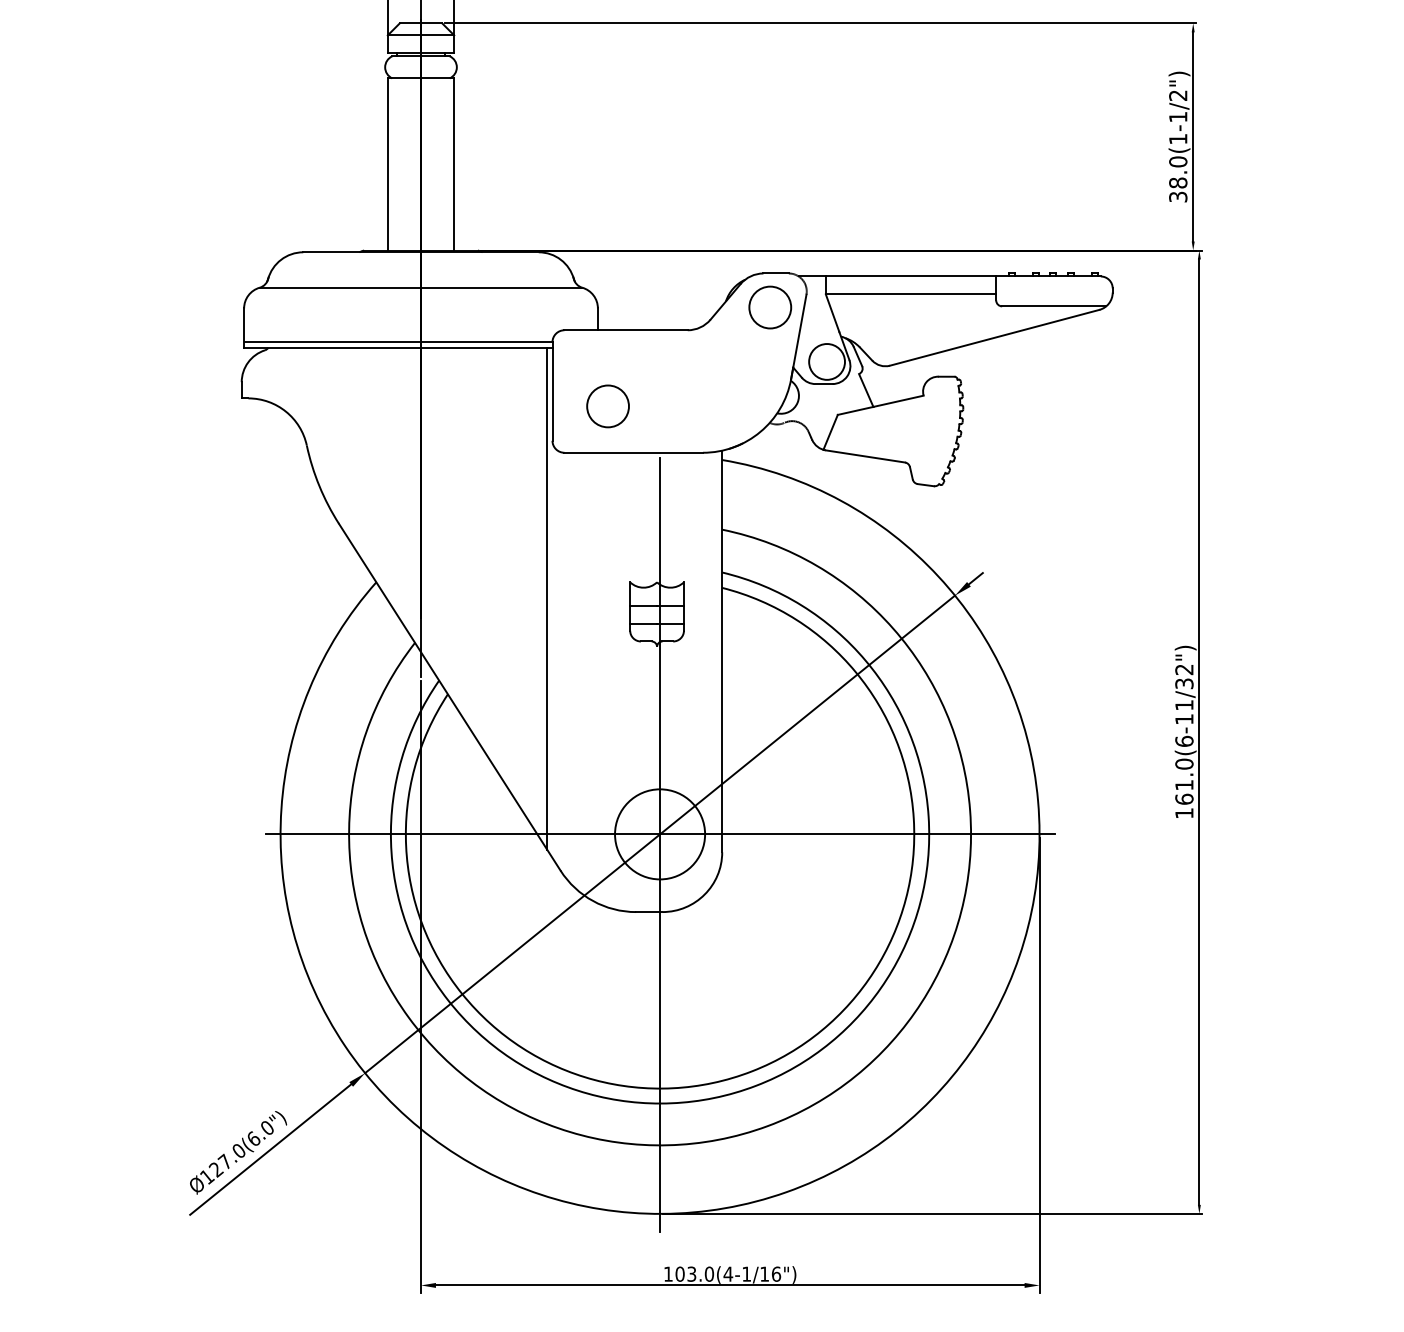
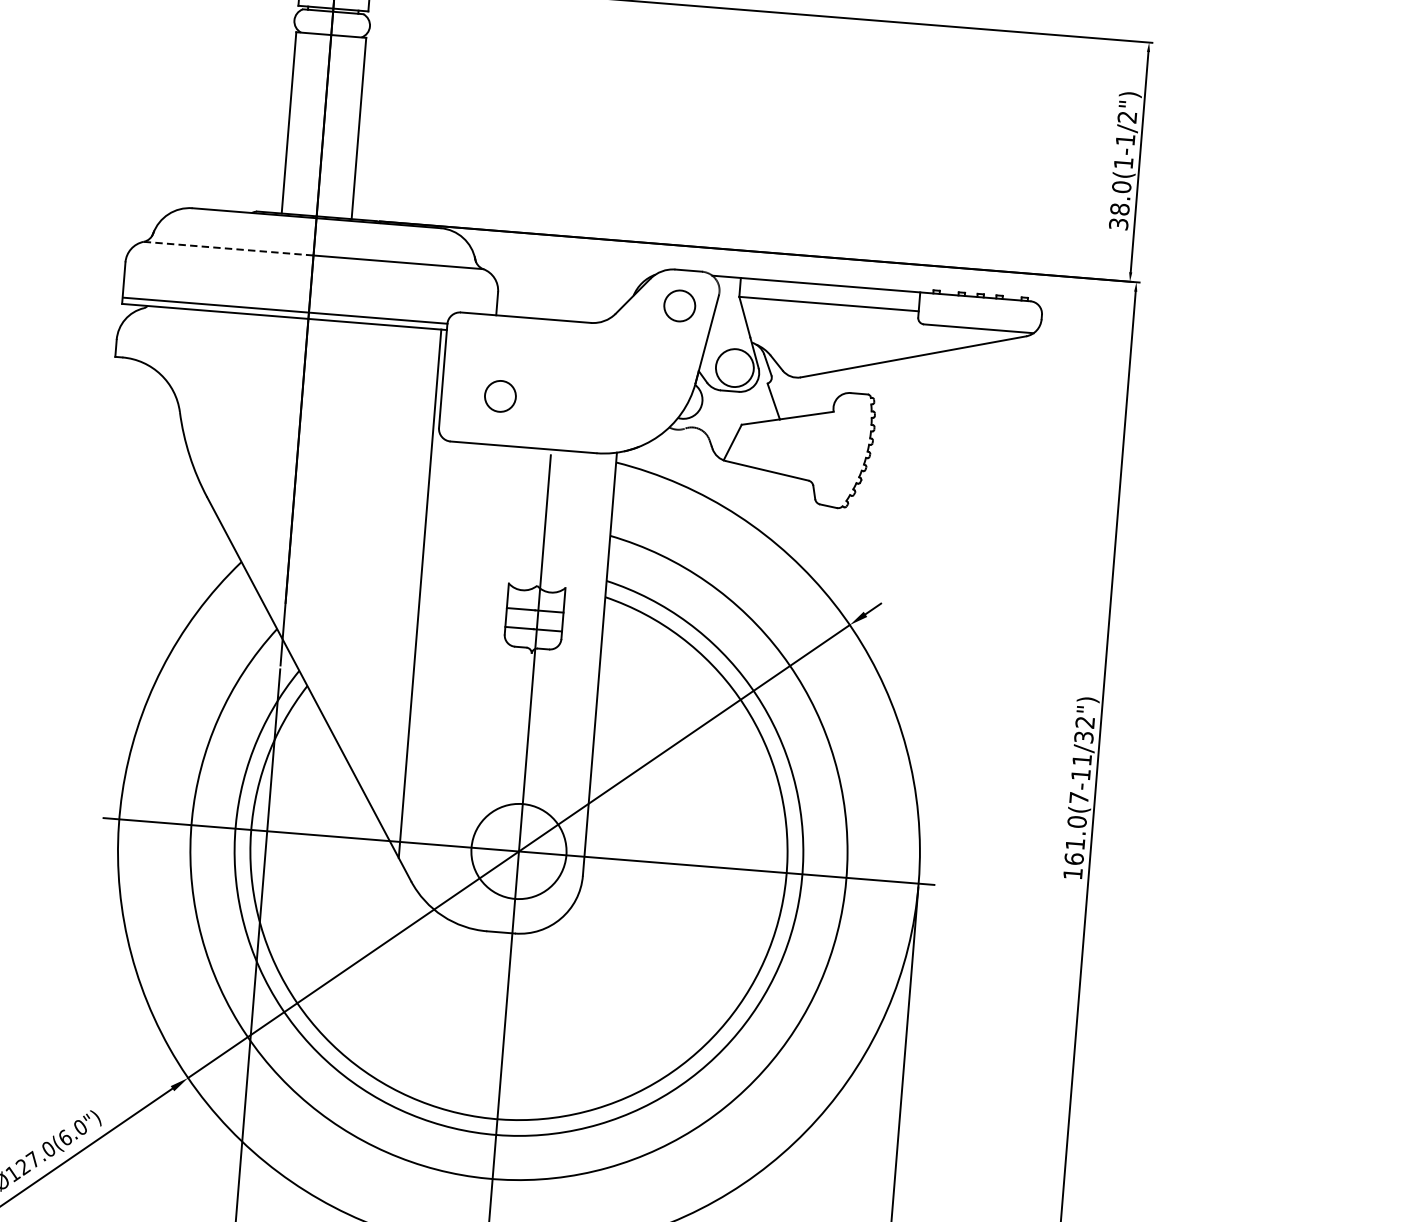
line: (340, 287) -> (228, 248), solid -> dashed
circle: (770, 307) -> (679, 305), size x0.7
circle: (607, 406) -> (499, 396), size x0.7
text: (1184, 740) -> (1079, 797), 161.0(6-11/32") -> 161.0(7-11/32")

